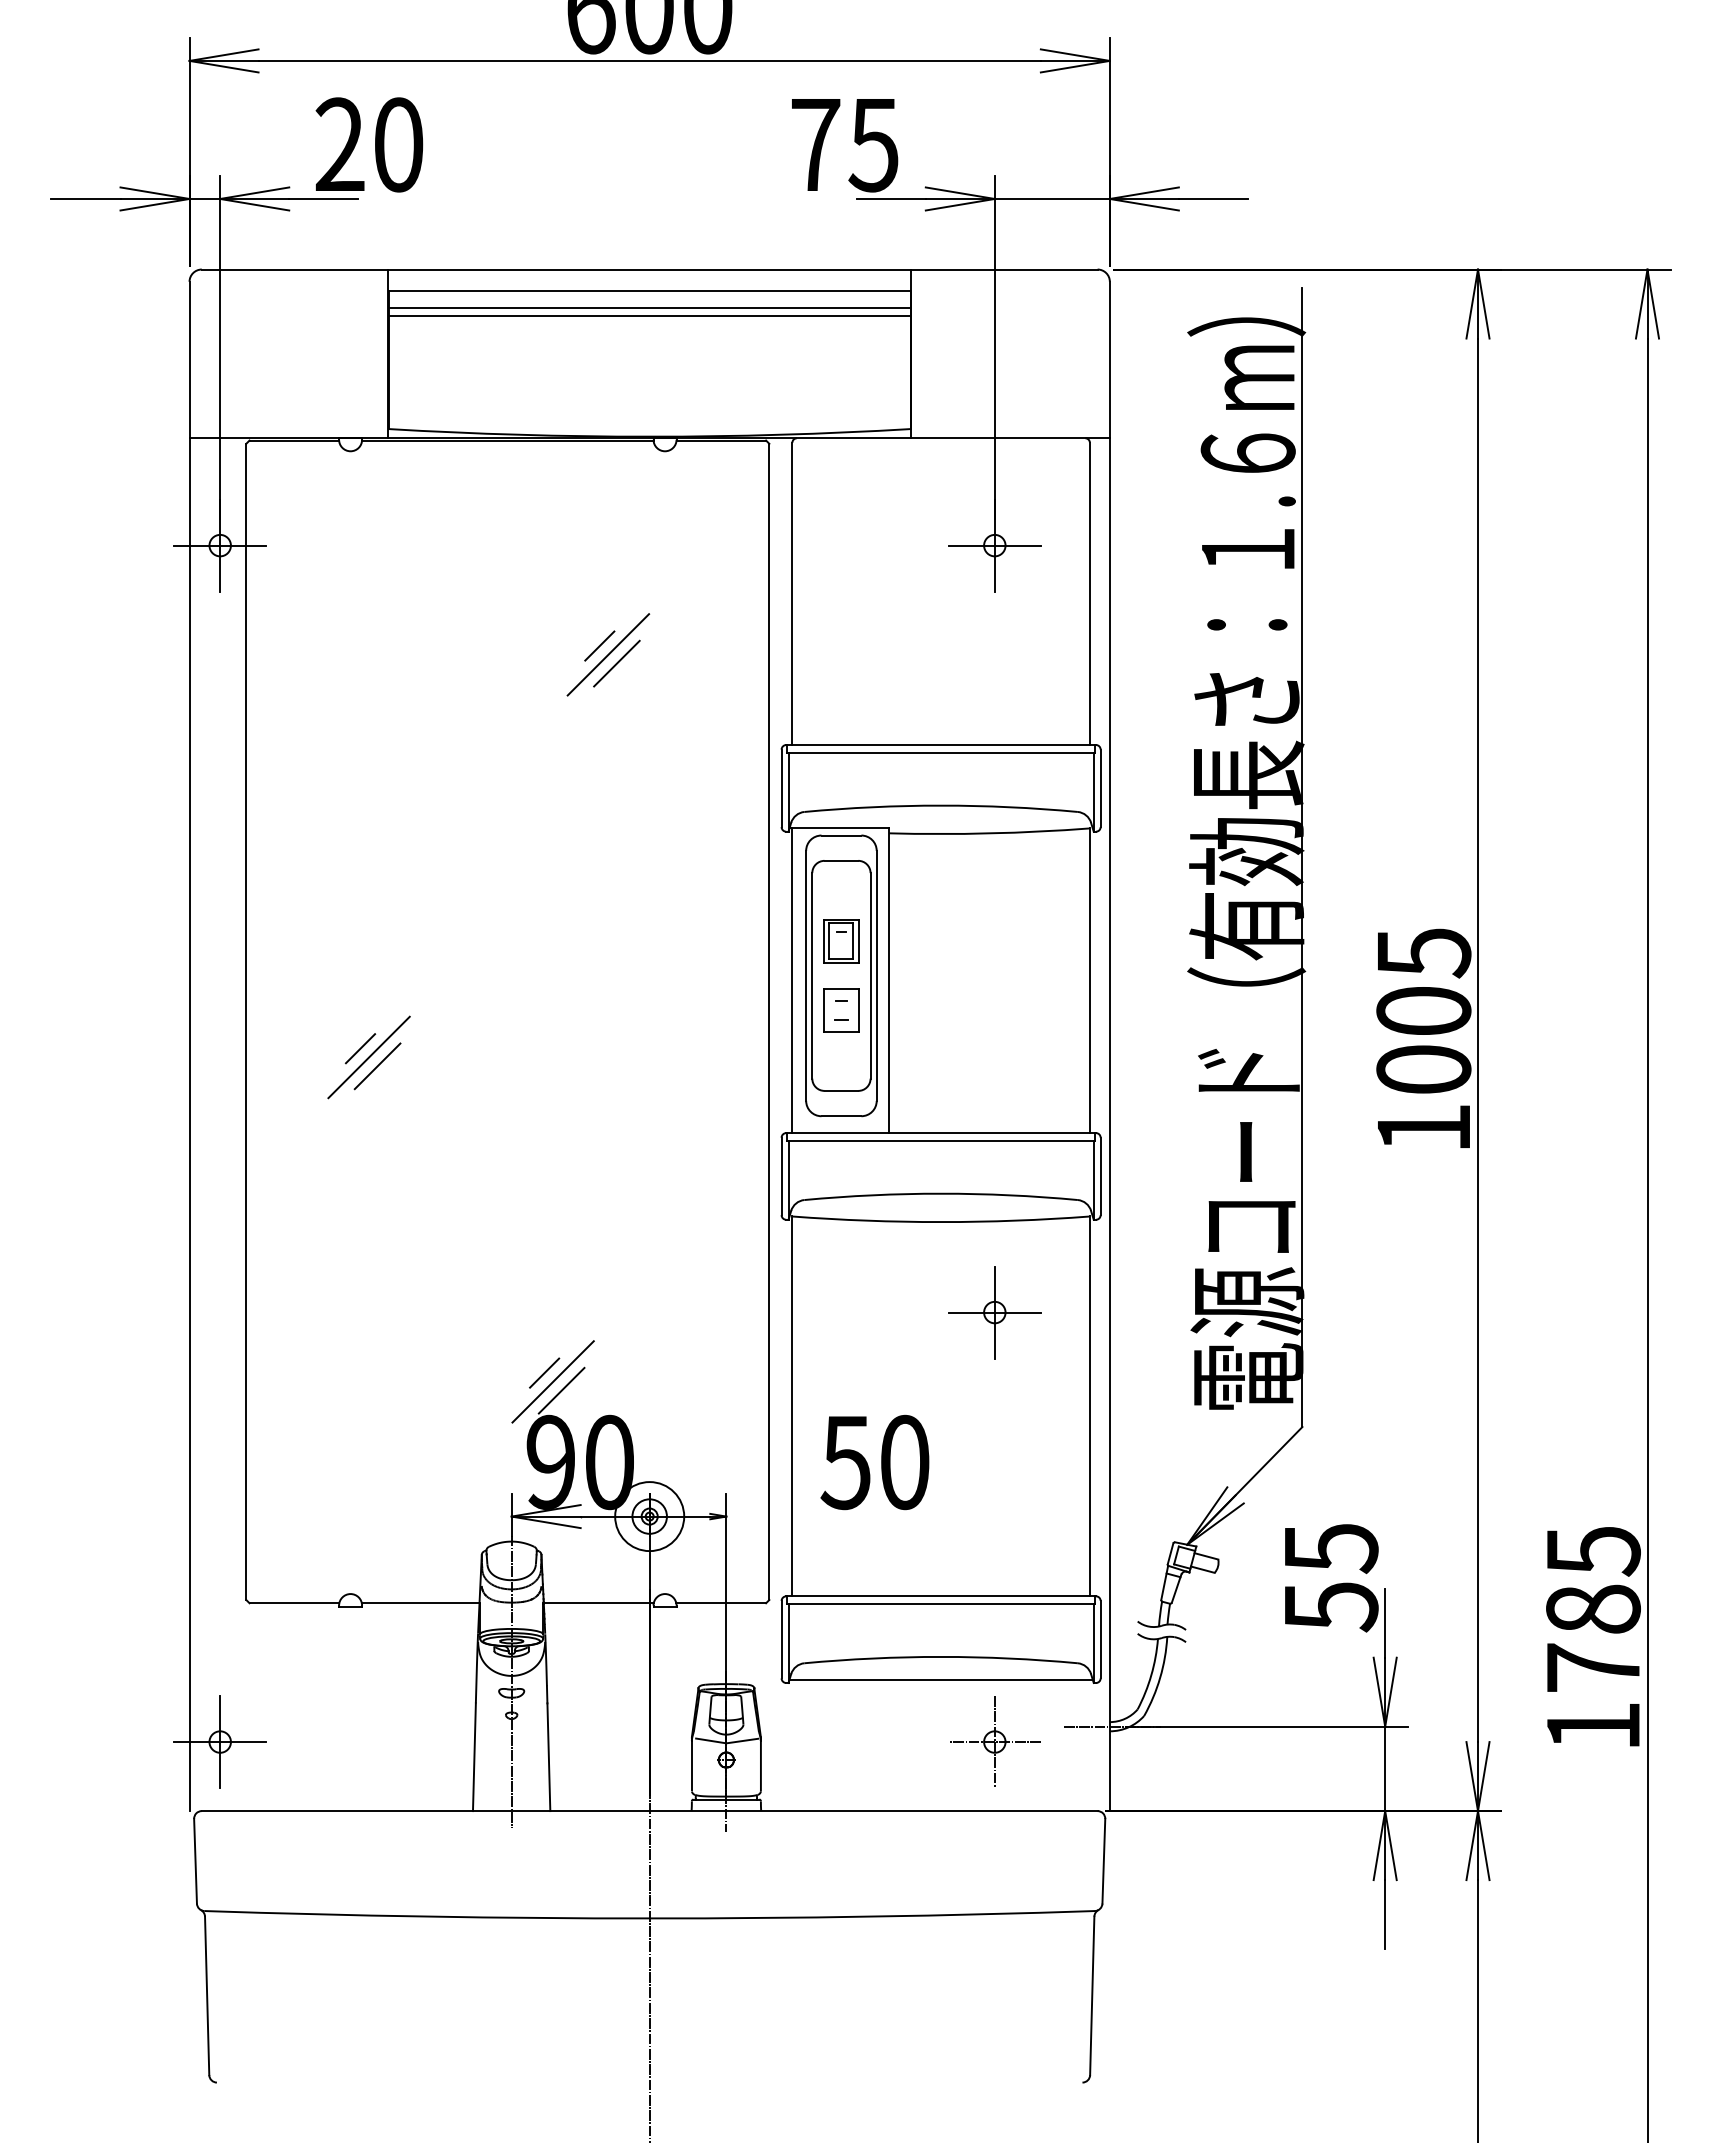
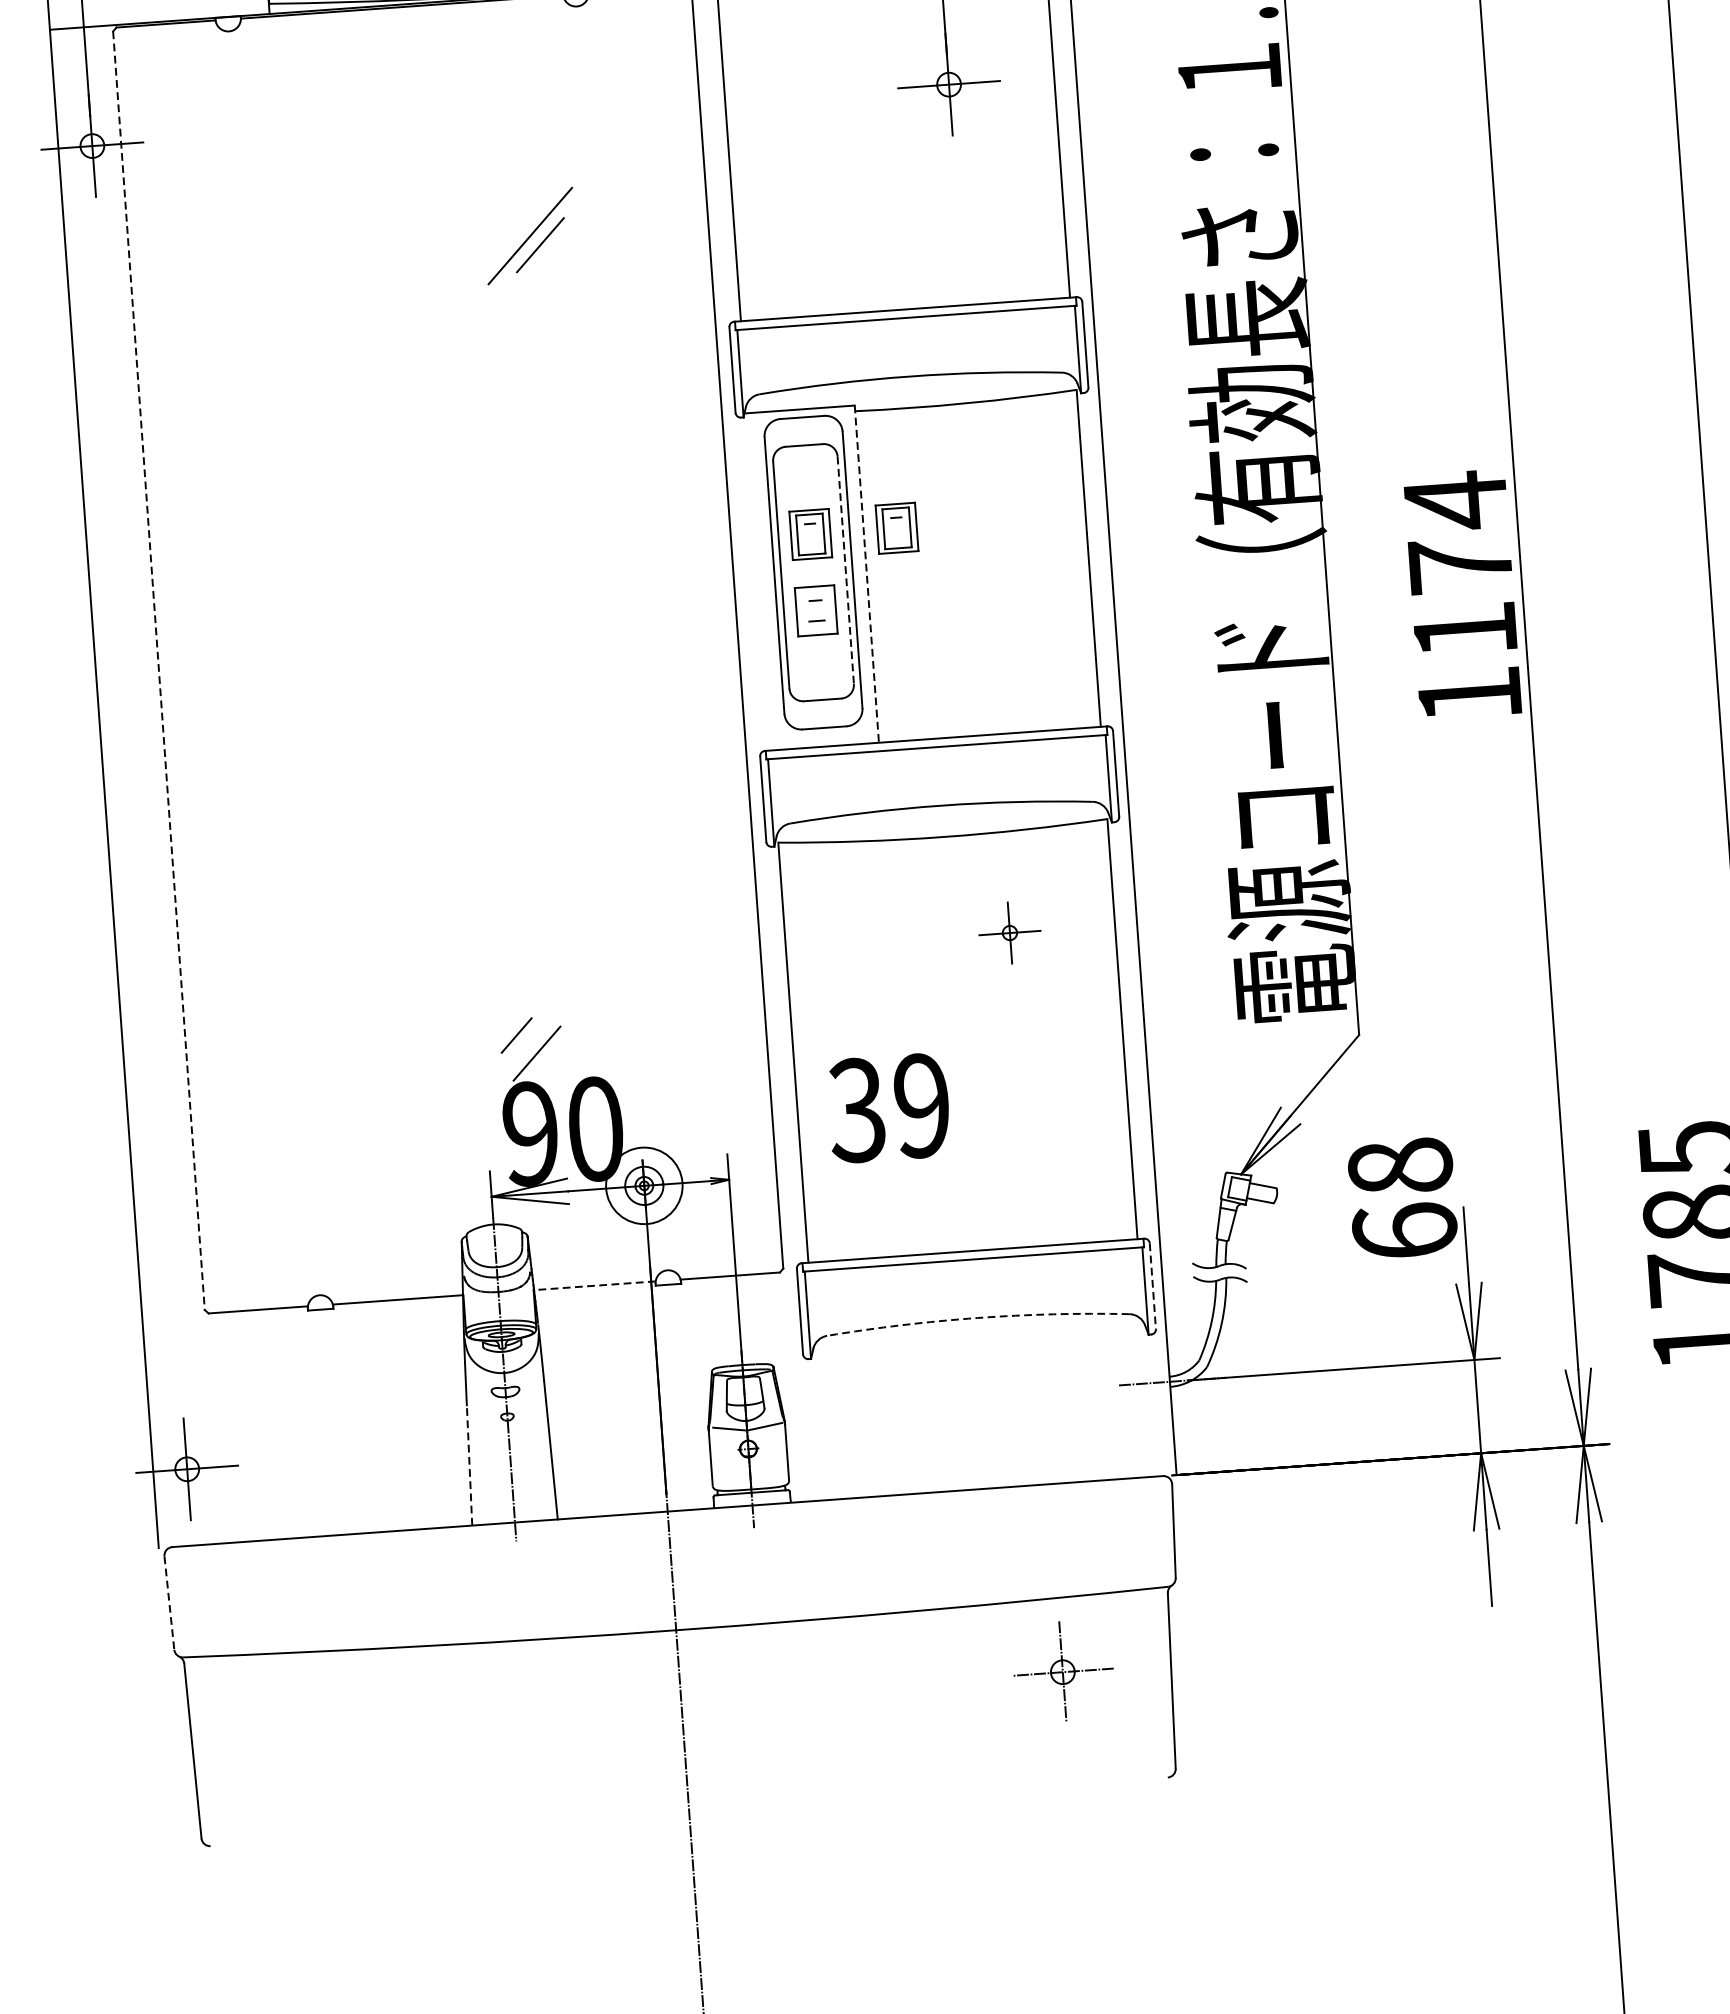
line: (599, 645) -> (519, 226), removed
part: (919, 941) -> (897, 528), added
line: (870, 975) -> (845, 569), solid -> dashed
line: (792, 980) -> (759, 581), removed
line: (889, 981) -> (867, 575), solid -> dashed
text: (1423, 1009) -> (1459, 563), 1005 -> 1174
line: (246, 1022) -> (159, 671), solid -> dashed
line: (360, 1048) -> (287, 691), removed
line: (368, 1057) -> (296, 700), removed
line: (377, 1066) -> (307, 709), removed
part: (994, 1312) -> (1009, 932), size x0.6
line: (552, 1381) -> (526, 1044), removed
text: (874, 1462) -> (888, 1108), 50 -> 39
text: (1330, 1577) -> (1402, 1199), 55 -> 68
line: (598, 1603) -> (594, 1286), solid -> dashed
line: (1100, 1639) -> (1152, 1286), solid -> dashed
arc: (941, 1656) -> (978, 1317), solid -> dashed
line: (940, 1679) -> (978, 1343), removed
part: (995, 1741) -> (1063, 1671), moved
line: (474, 1757) -> (469, 1466), solid -> dashed
line: (195, 1861) -> (169, 1603), solid -> dashed

